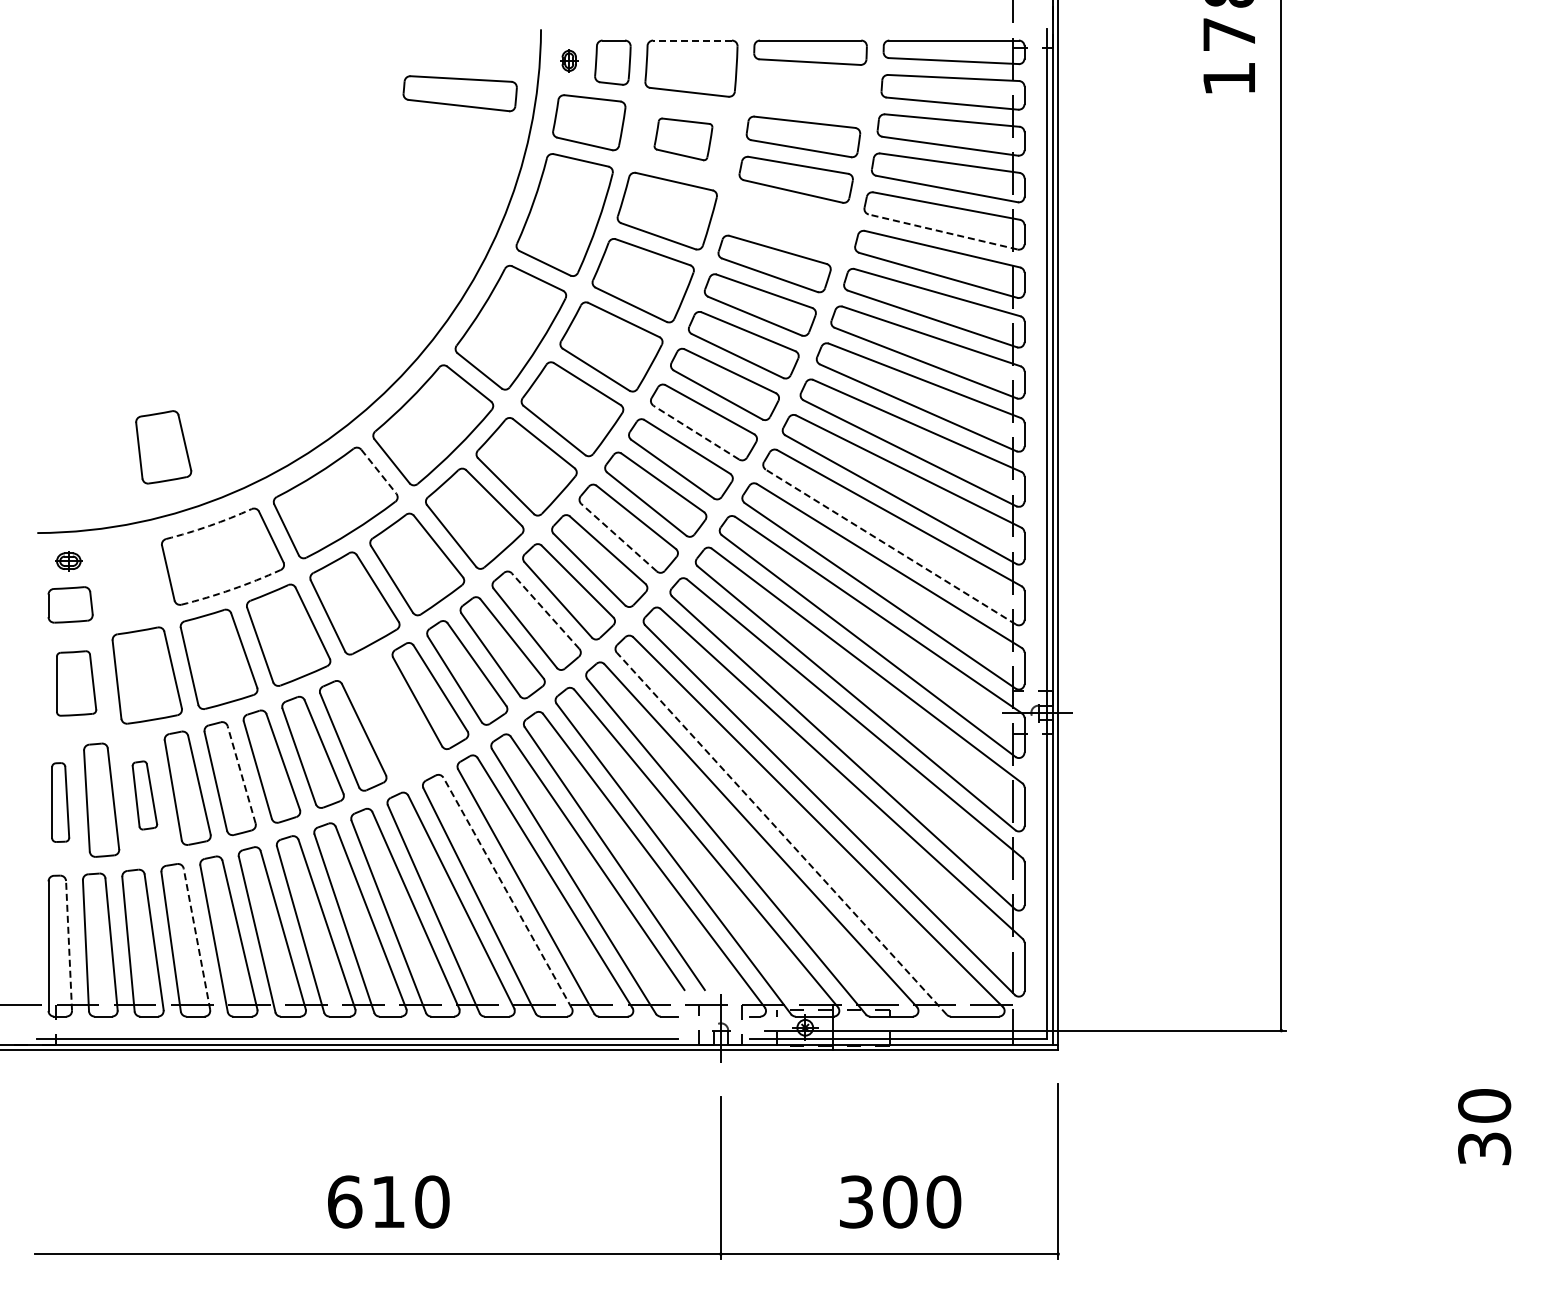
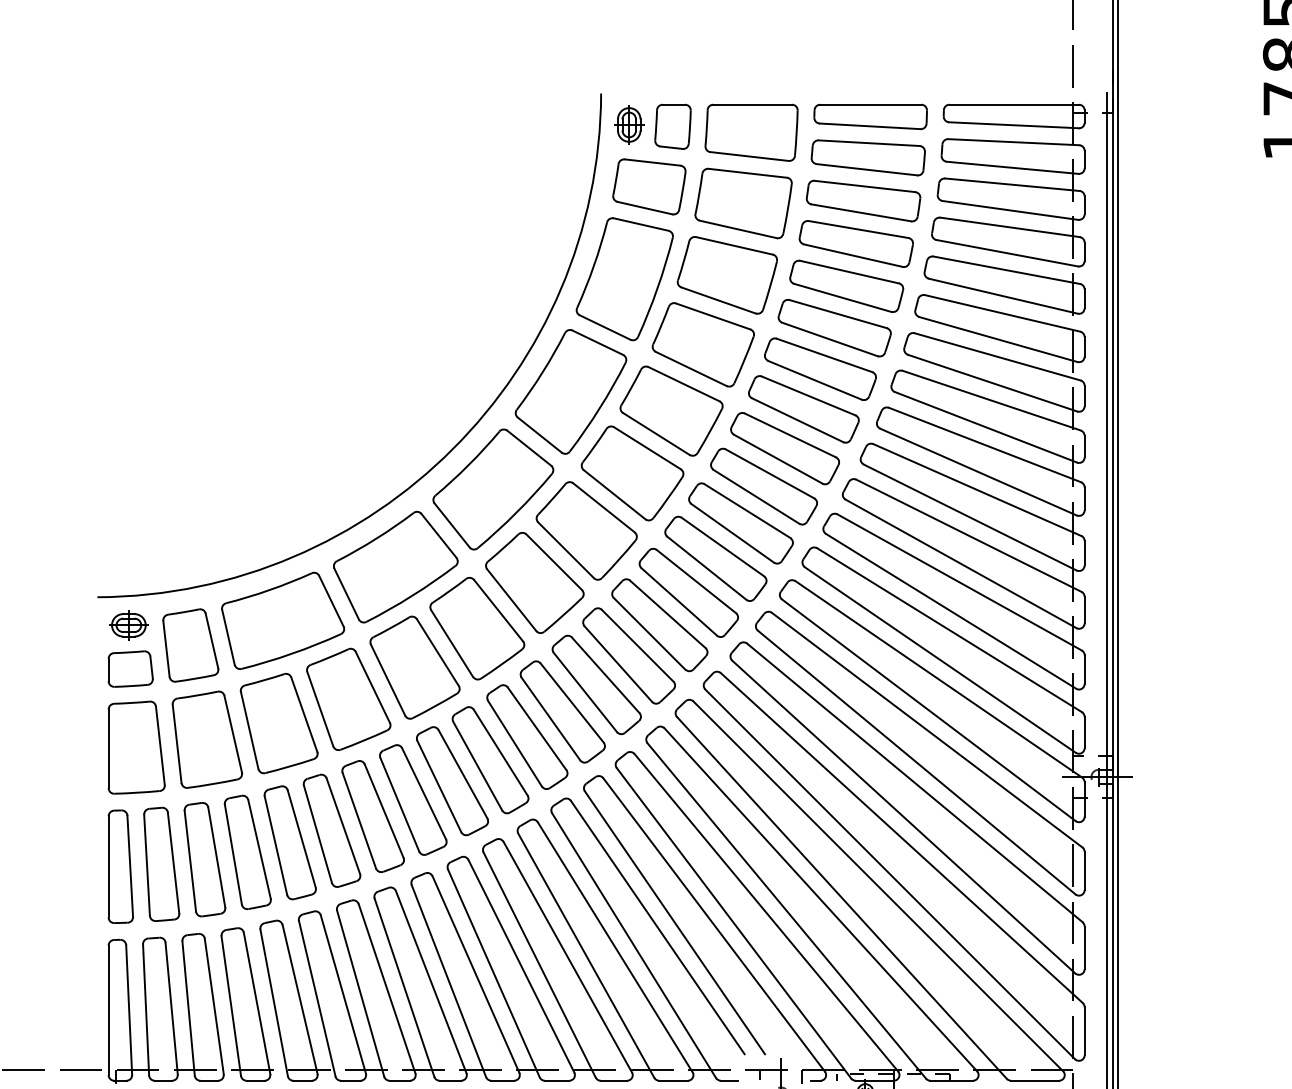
line: (692, 40) -> (752, 104), dashed -> solid
part: (569, 60) -> (629, 124), size x1.67
part: (459, 93) -> (867, 157), moved
part: (683, 139) -> (743, 203), size x1.67
part: (786, 221) -> (846, 285), added
line: (942, 231) -> (1002, 295), dashed -> solid
line: (696, 432) -> (756, 496), dashed -> solid
part: (163, 447) -> (190, 645), moved
line: (379, 472) -> (439, 536), dashed -> solid
arc: (209, 525) -> (269, 589), dashed -> solid
line: (619, 537) -> (679, 601), dashed -> solid
line: (890, 546) -> (950, 610), dashed -> solid
part: (68, 561) -> (128, 625), size x1.43
arc: (231, 589) -> (291, 653), dashed -> solid
line: (545, 611) -> (605, 675), dashed -> solid
part: (76, 683) -> (136, 747), size x1.43
part: (391, 716) -> (451, 780), added
line: (241, 774) -> (301, 838), dashed -> solid
part: (144, 795) -> (204, 859), size x1.67
part: (60, 802) -> (120, 866), size x1.43
line: (781, 833) -> (841, 897), dashed -> solid
line: (507, 892) -> (567, 956), dashed -> solid
line: (196, 939) -> (256, 1003), dashed -> solid
line: (69, 945) -> (129, 1009), dashed -> solid

